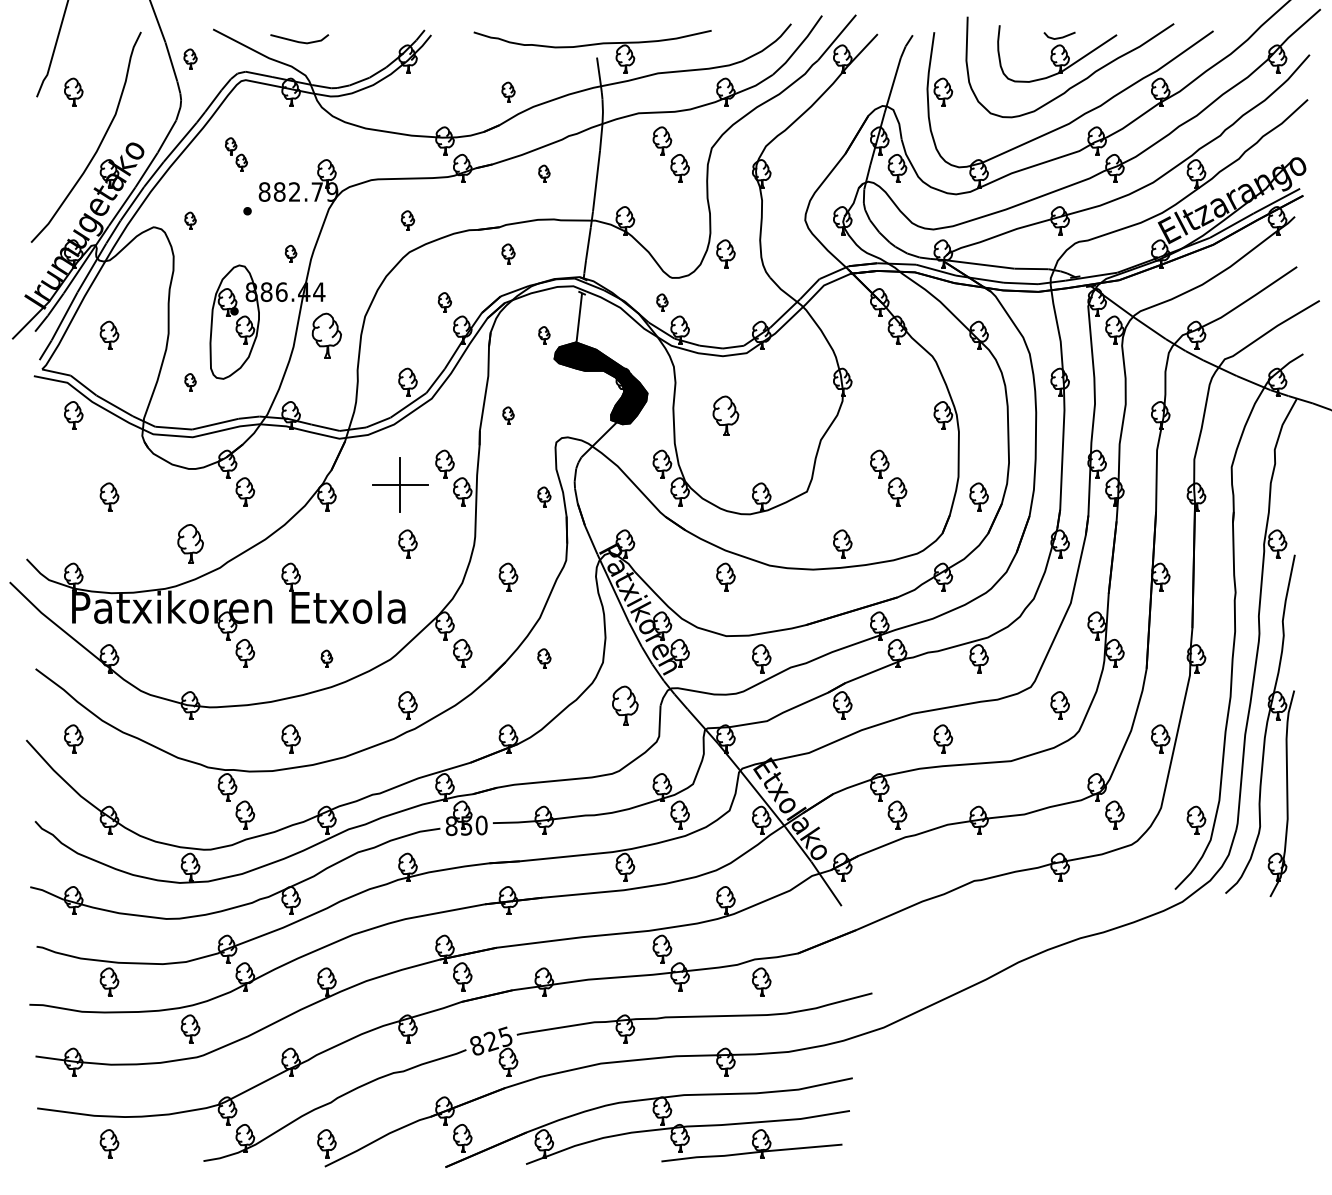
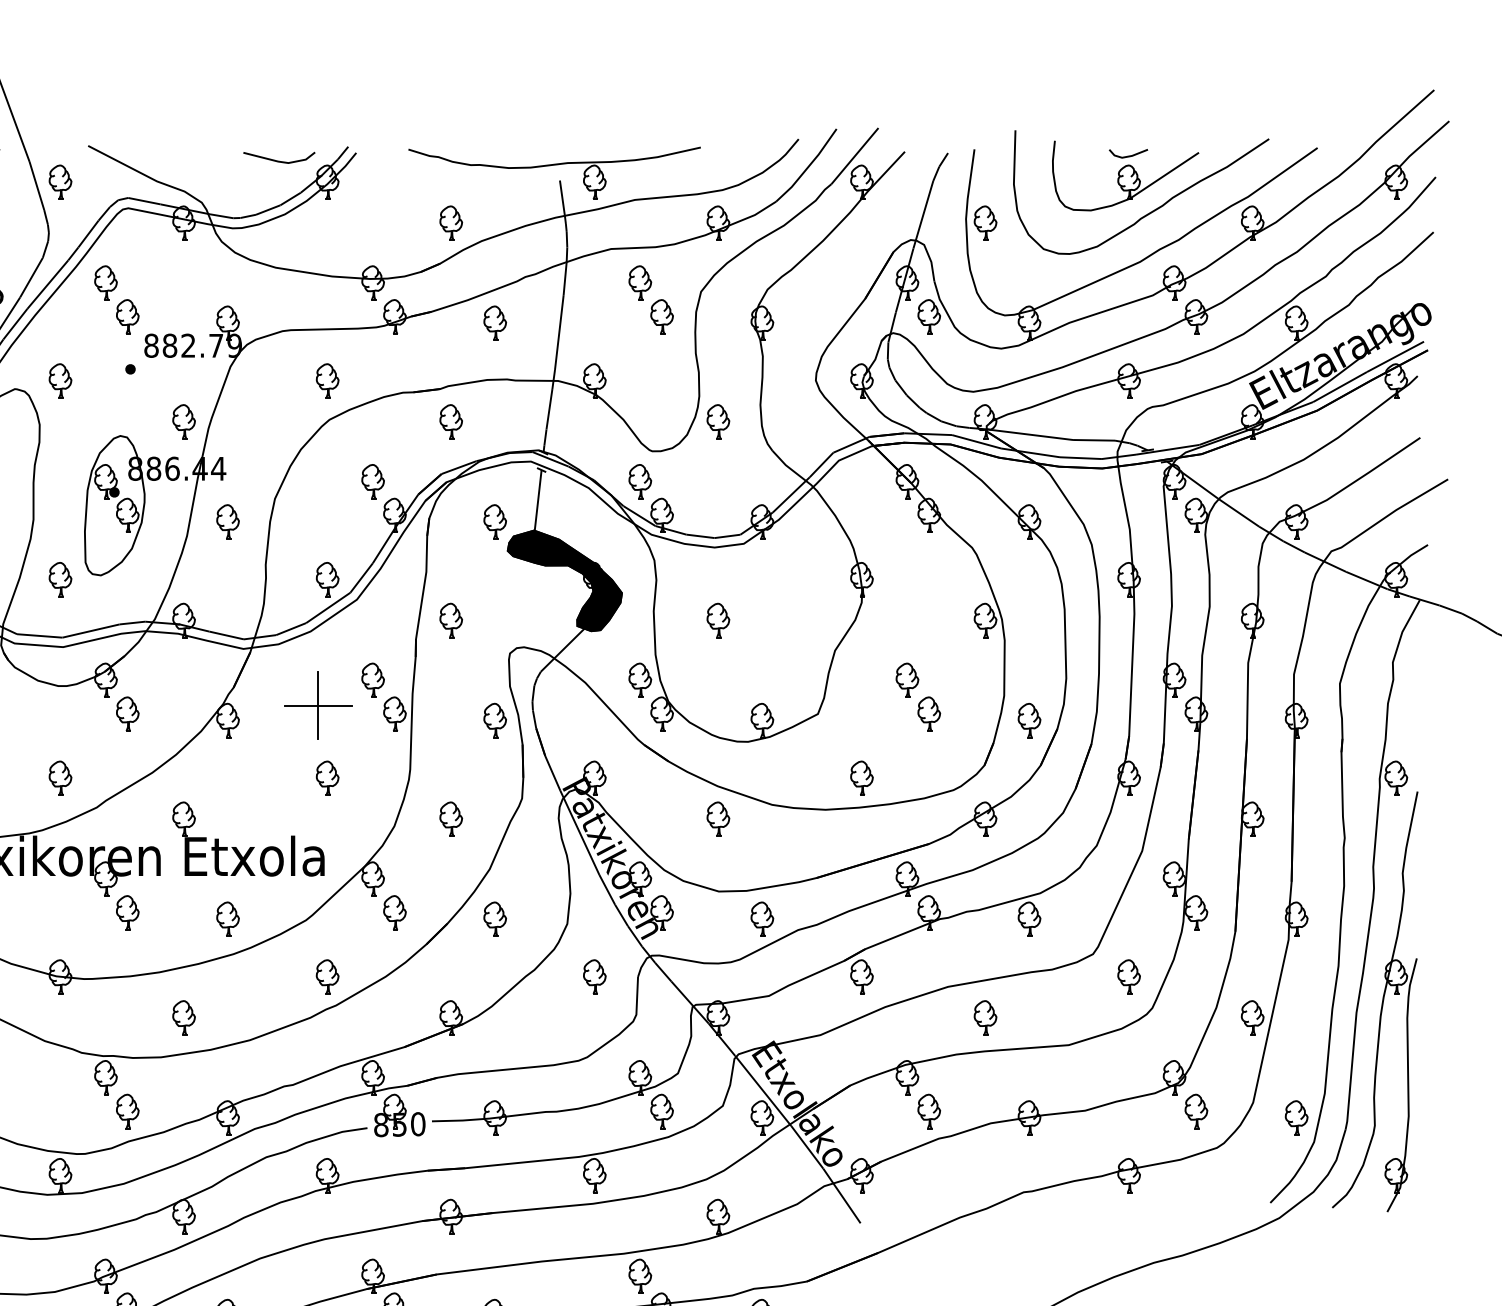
line: (299, 41) -> (279, 160), moved
part: (190, 58) -> (60, 181), size x1.43
part: (508, 91) -> (451, 222), size x1.43
part: (236, 154) -> (116, 299), size x1.67
part: (544, 173) -> (495, 322), size x1.67
part: (190, 220) -> (60, 380), size x1.67
part: (407, 220) -> (327, 380), size x1.43
part: (290, 253) -> (183, 421), size x1.67
part: (508, 253) -> (451, 421), size x1.43
part: (444, 302) -> (372, 481), size x1.43
part: (662, 302) -> (640, 481), size x1.67
part: (326, 334) -> (227, 520), size x0.62
part: (544, 334) -> (495, 520), size x1.67
part: (190, 381) -> (60, 578), size x1.67
part: (508, 415) -> (451, 620), size x1.67
part: (725, 415) -> (717, 620), size x0.71
part: (544, 496) -> (495, 719), size x1.43
part: (190, 543) -> (60, 777), size x0.71
part: (326, 658) -> (227, 919), size x1.67
part: (544, 658) -> (495, 919), size x1.43
part: (625, 705) -> (594, 976), size x0.71

